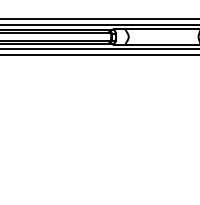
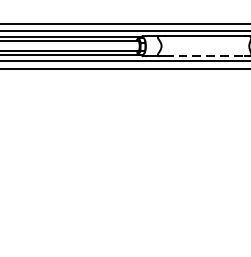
line: (163, 44) -> (205, 55), solid -> dashed

